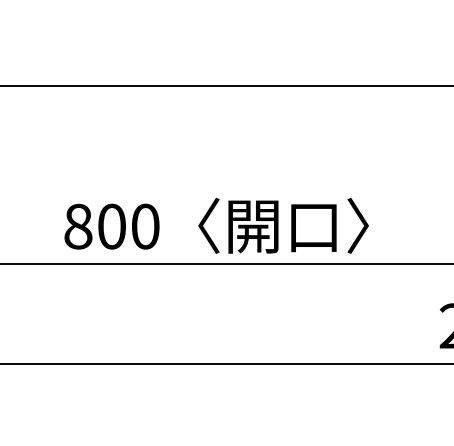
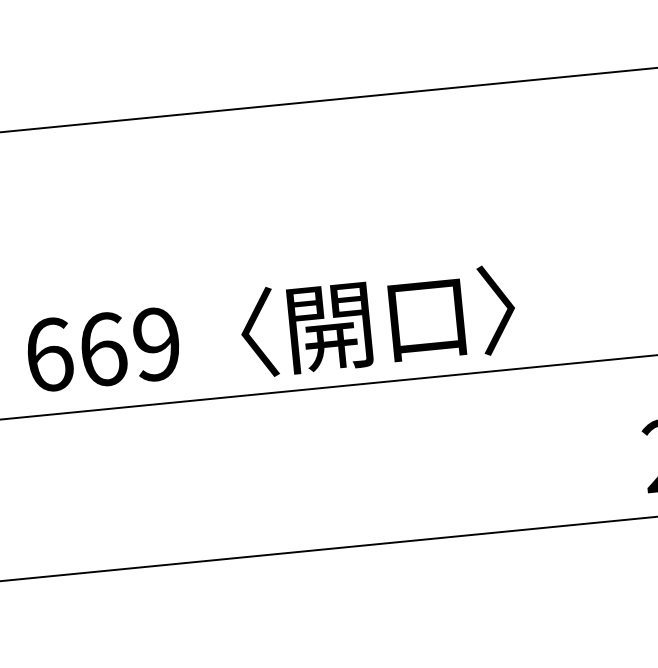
text: (111, 226) -> (102, 349), 800 -> 669

